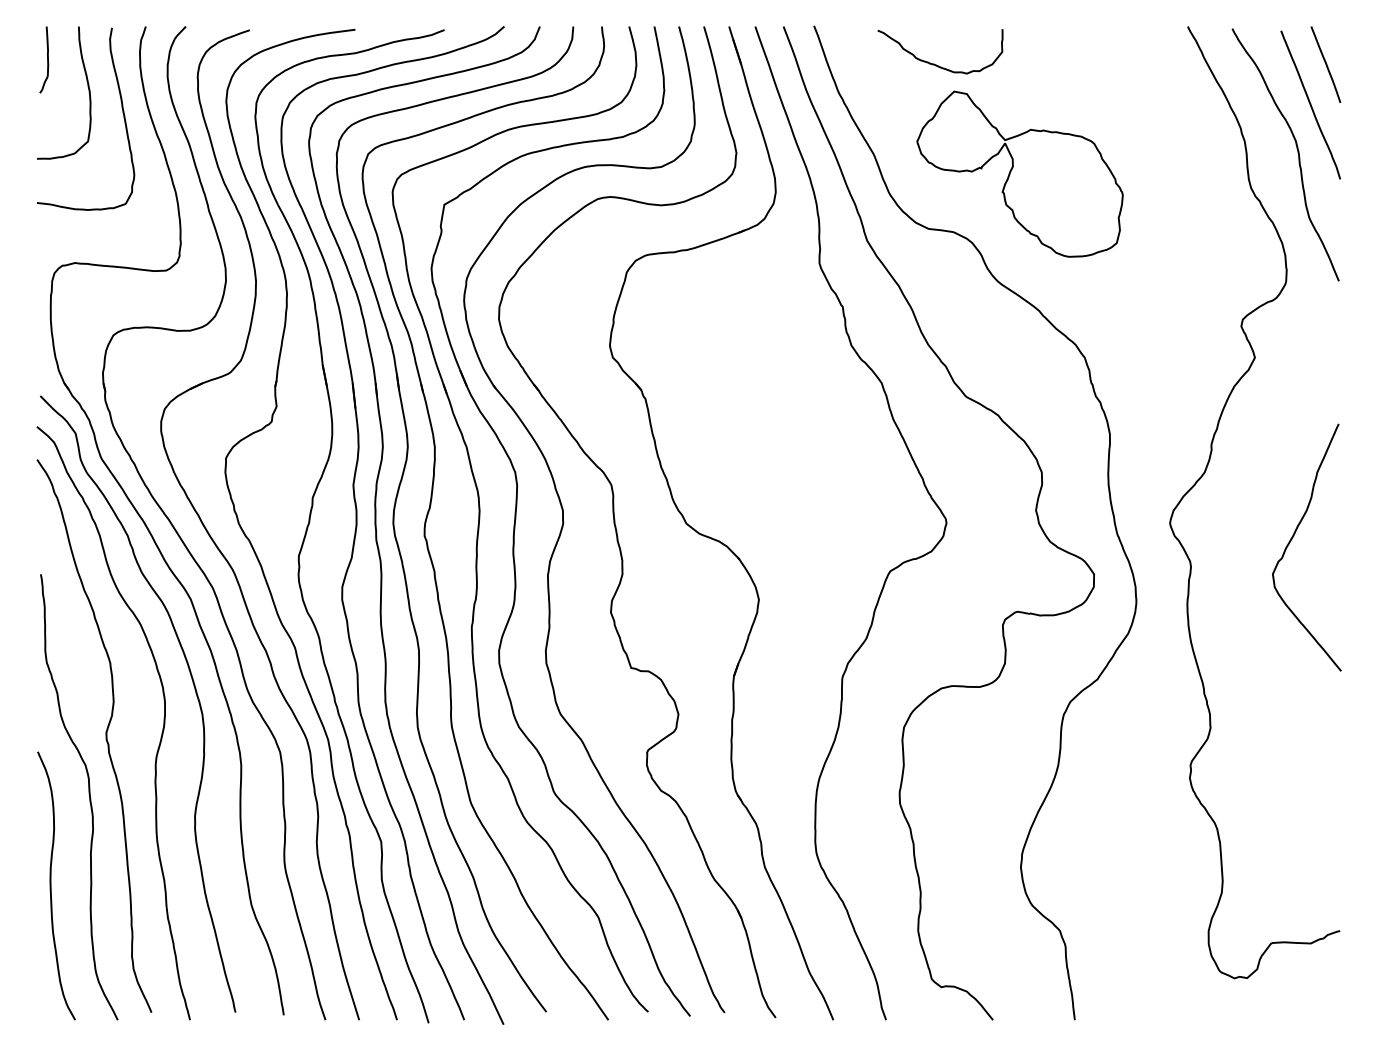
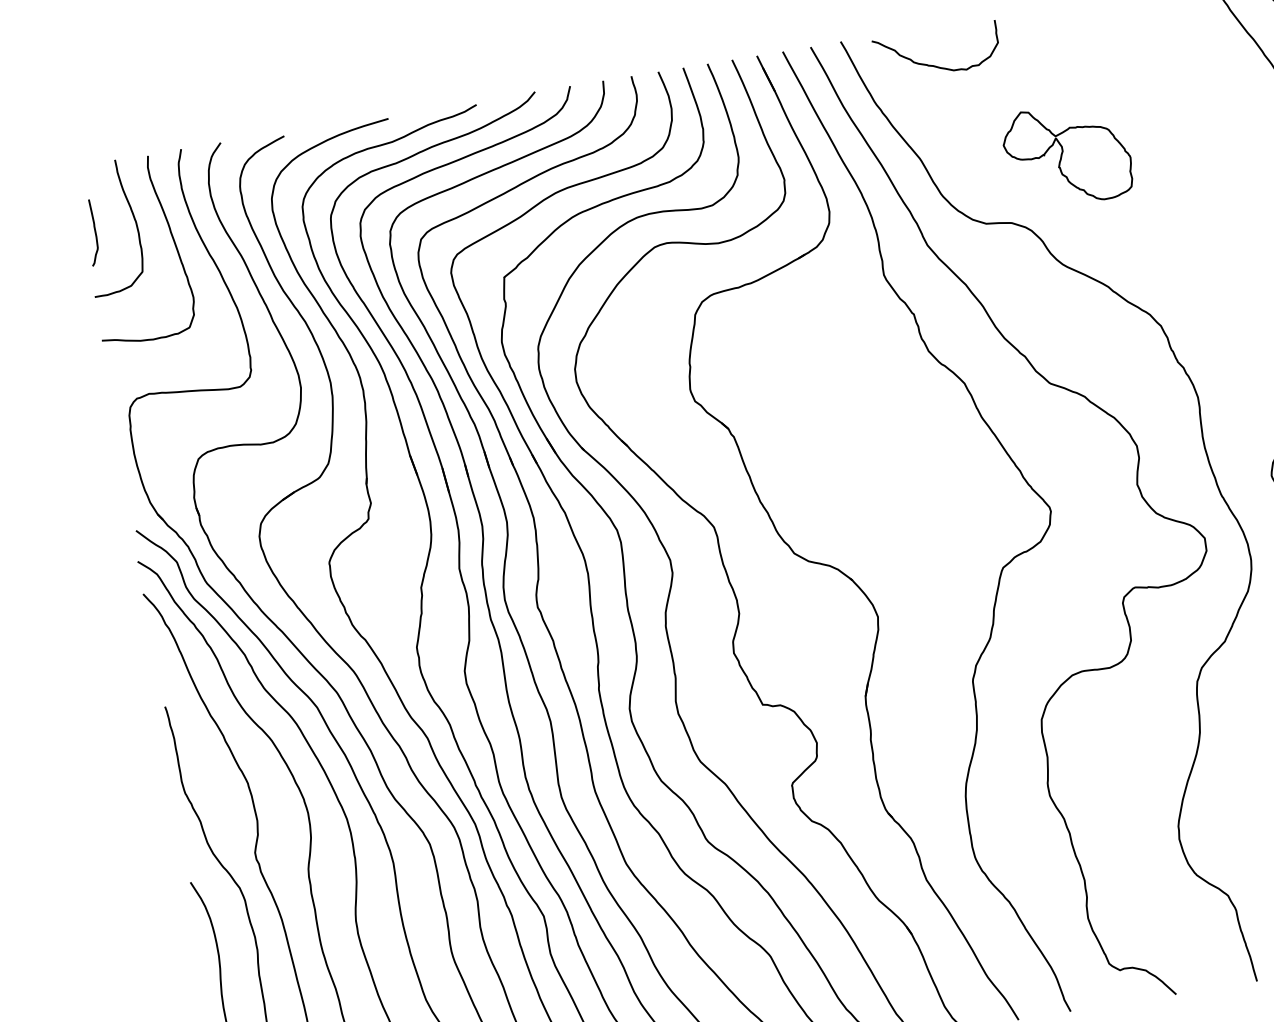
curve: (47, 59) -> (94, 231), moved
curve: (934, 63) -> (932, 64), moved
part: (1019, 173) -> (1067, 154), size x0.6

